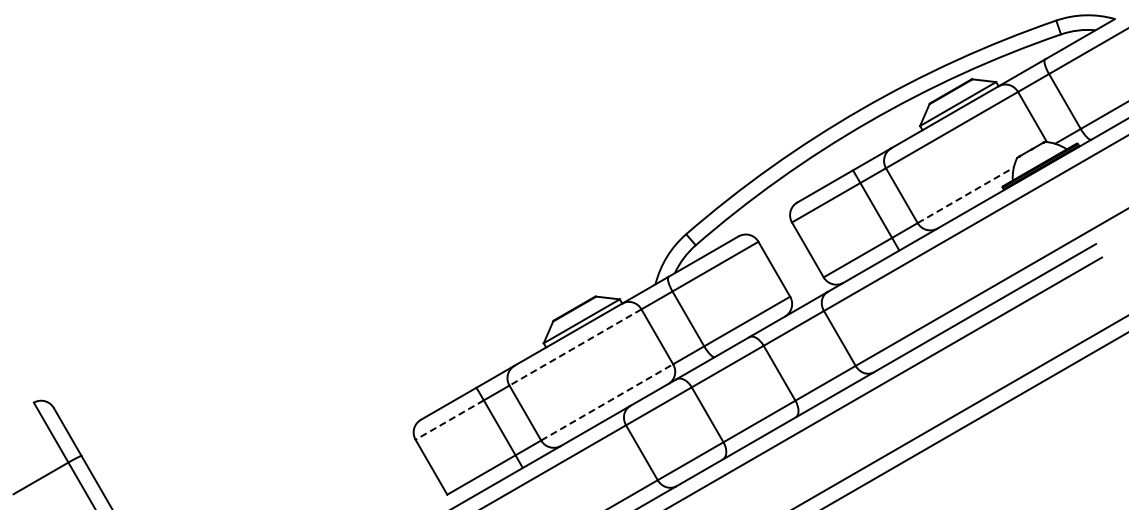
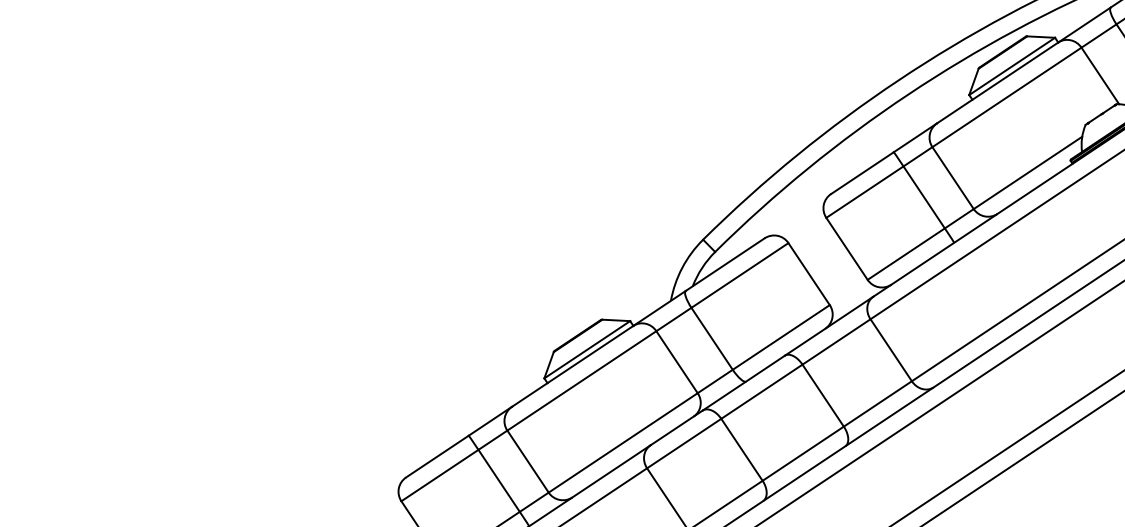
line: (966, 195) -> (1028, 173), dashed -> solid
line: (575, 347) -> (581, 380), dashed -> solid
line: (607, 402) -> (623, 442), dashed -> solid
line: (449, 420) -> (439, 476), dashed -> solid

